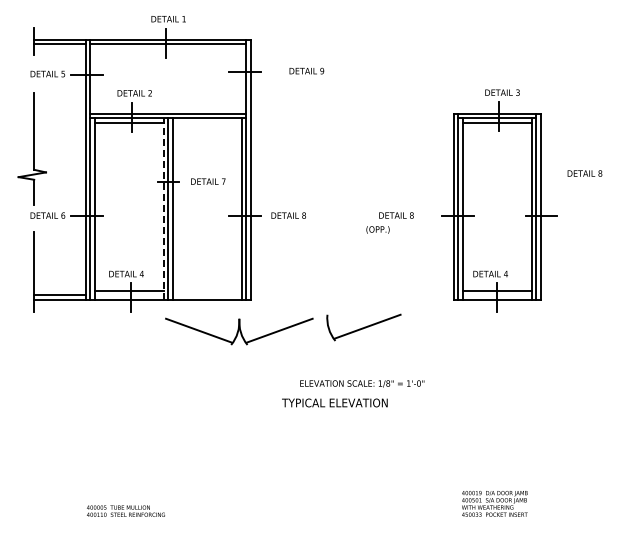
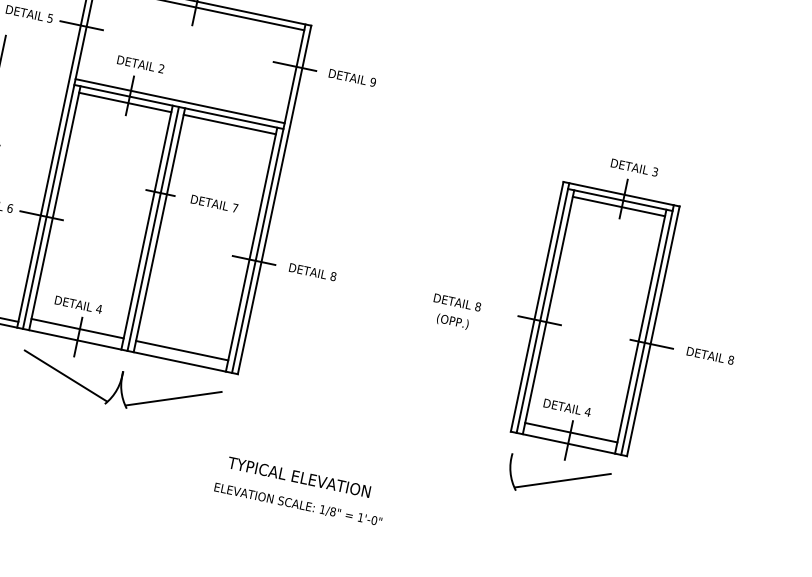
text: (306, 70) -> (352, 77), moved
line: (206, 122) -> (228, 123), added
text: (584, 173) -> (709, 355), moved
line: (163, 208) -> (146, 227), dashed -> solid
text: (377, 229) -> (452, 321), moved
line: (206, 291) -> (181, 350), added
part: (363, 327) -> (557, 480), moved
part: (239, 331) -> (119, 388), moved
text: (362, 383) -> (298, 504), moved
text: (334, 402) -> (298, 476), moved

